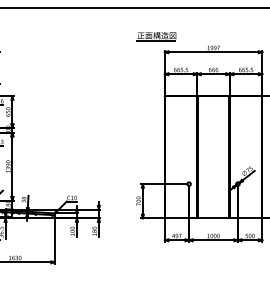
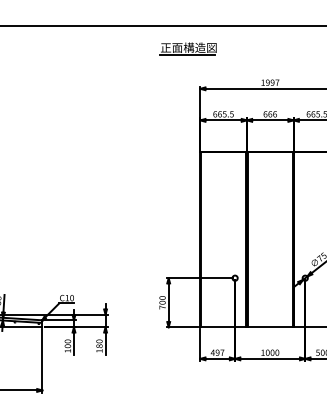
part: (156, 36) -> (188, 48), moved

